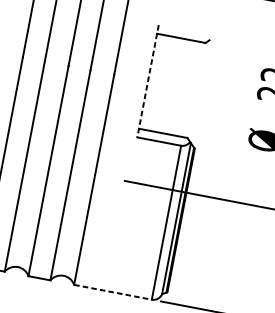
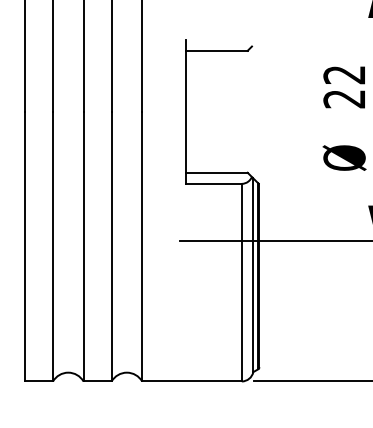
line: (147, 81) -> (185, 112), dashed -> solid
line: (112, 292) -> (191, 381), dashed -> solid

